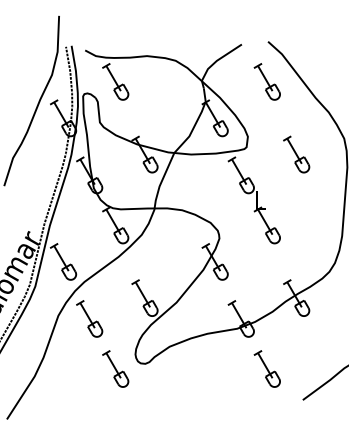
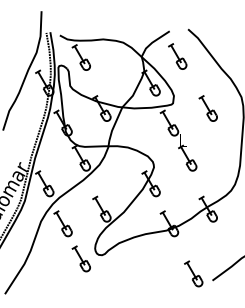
part: (267, 81) -> (177, 56), moved
part: (267, 368) -> (193, 273), moved

